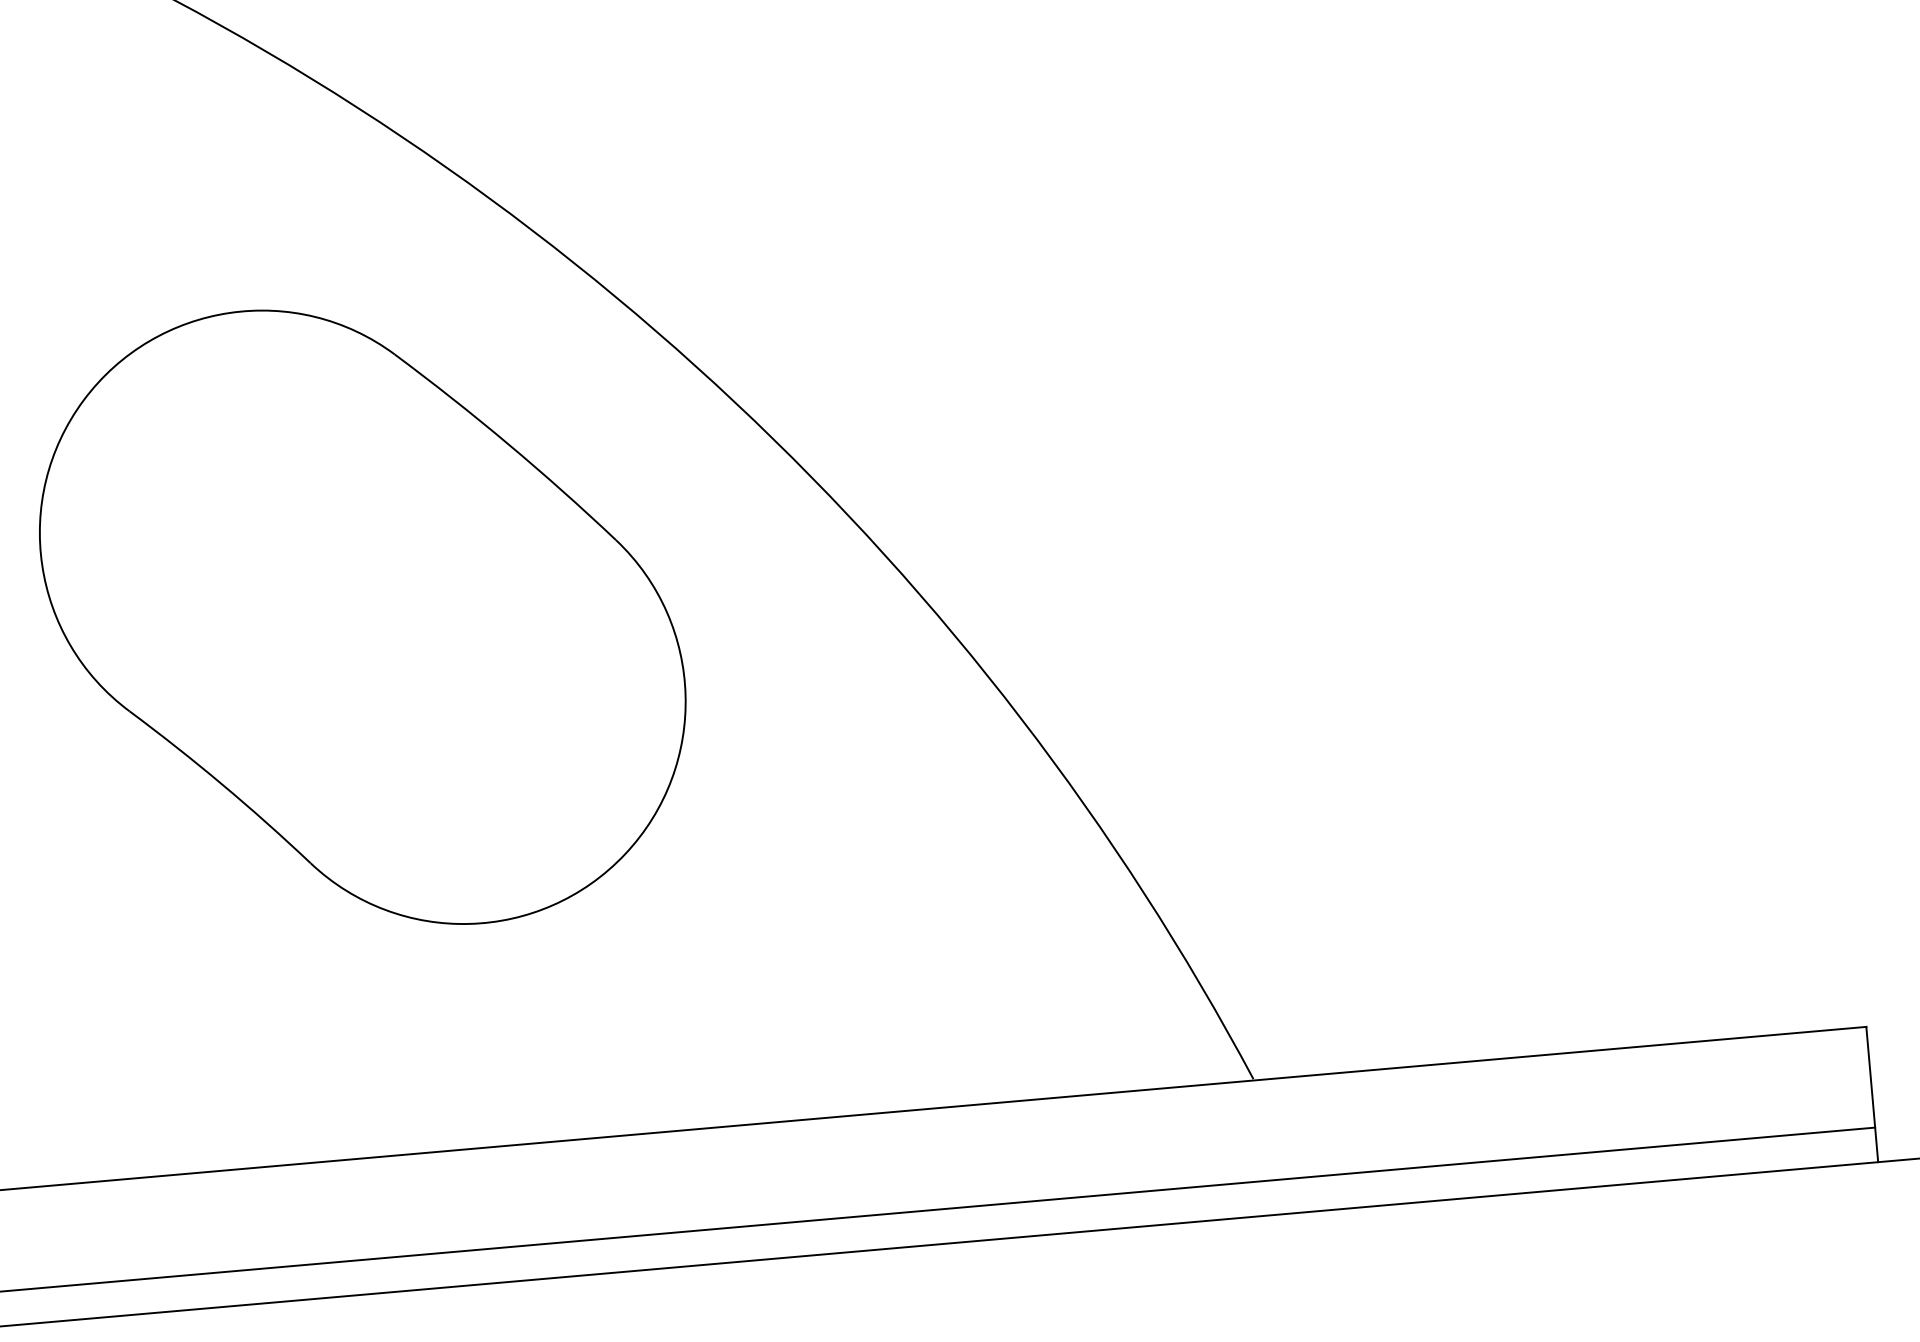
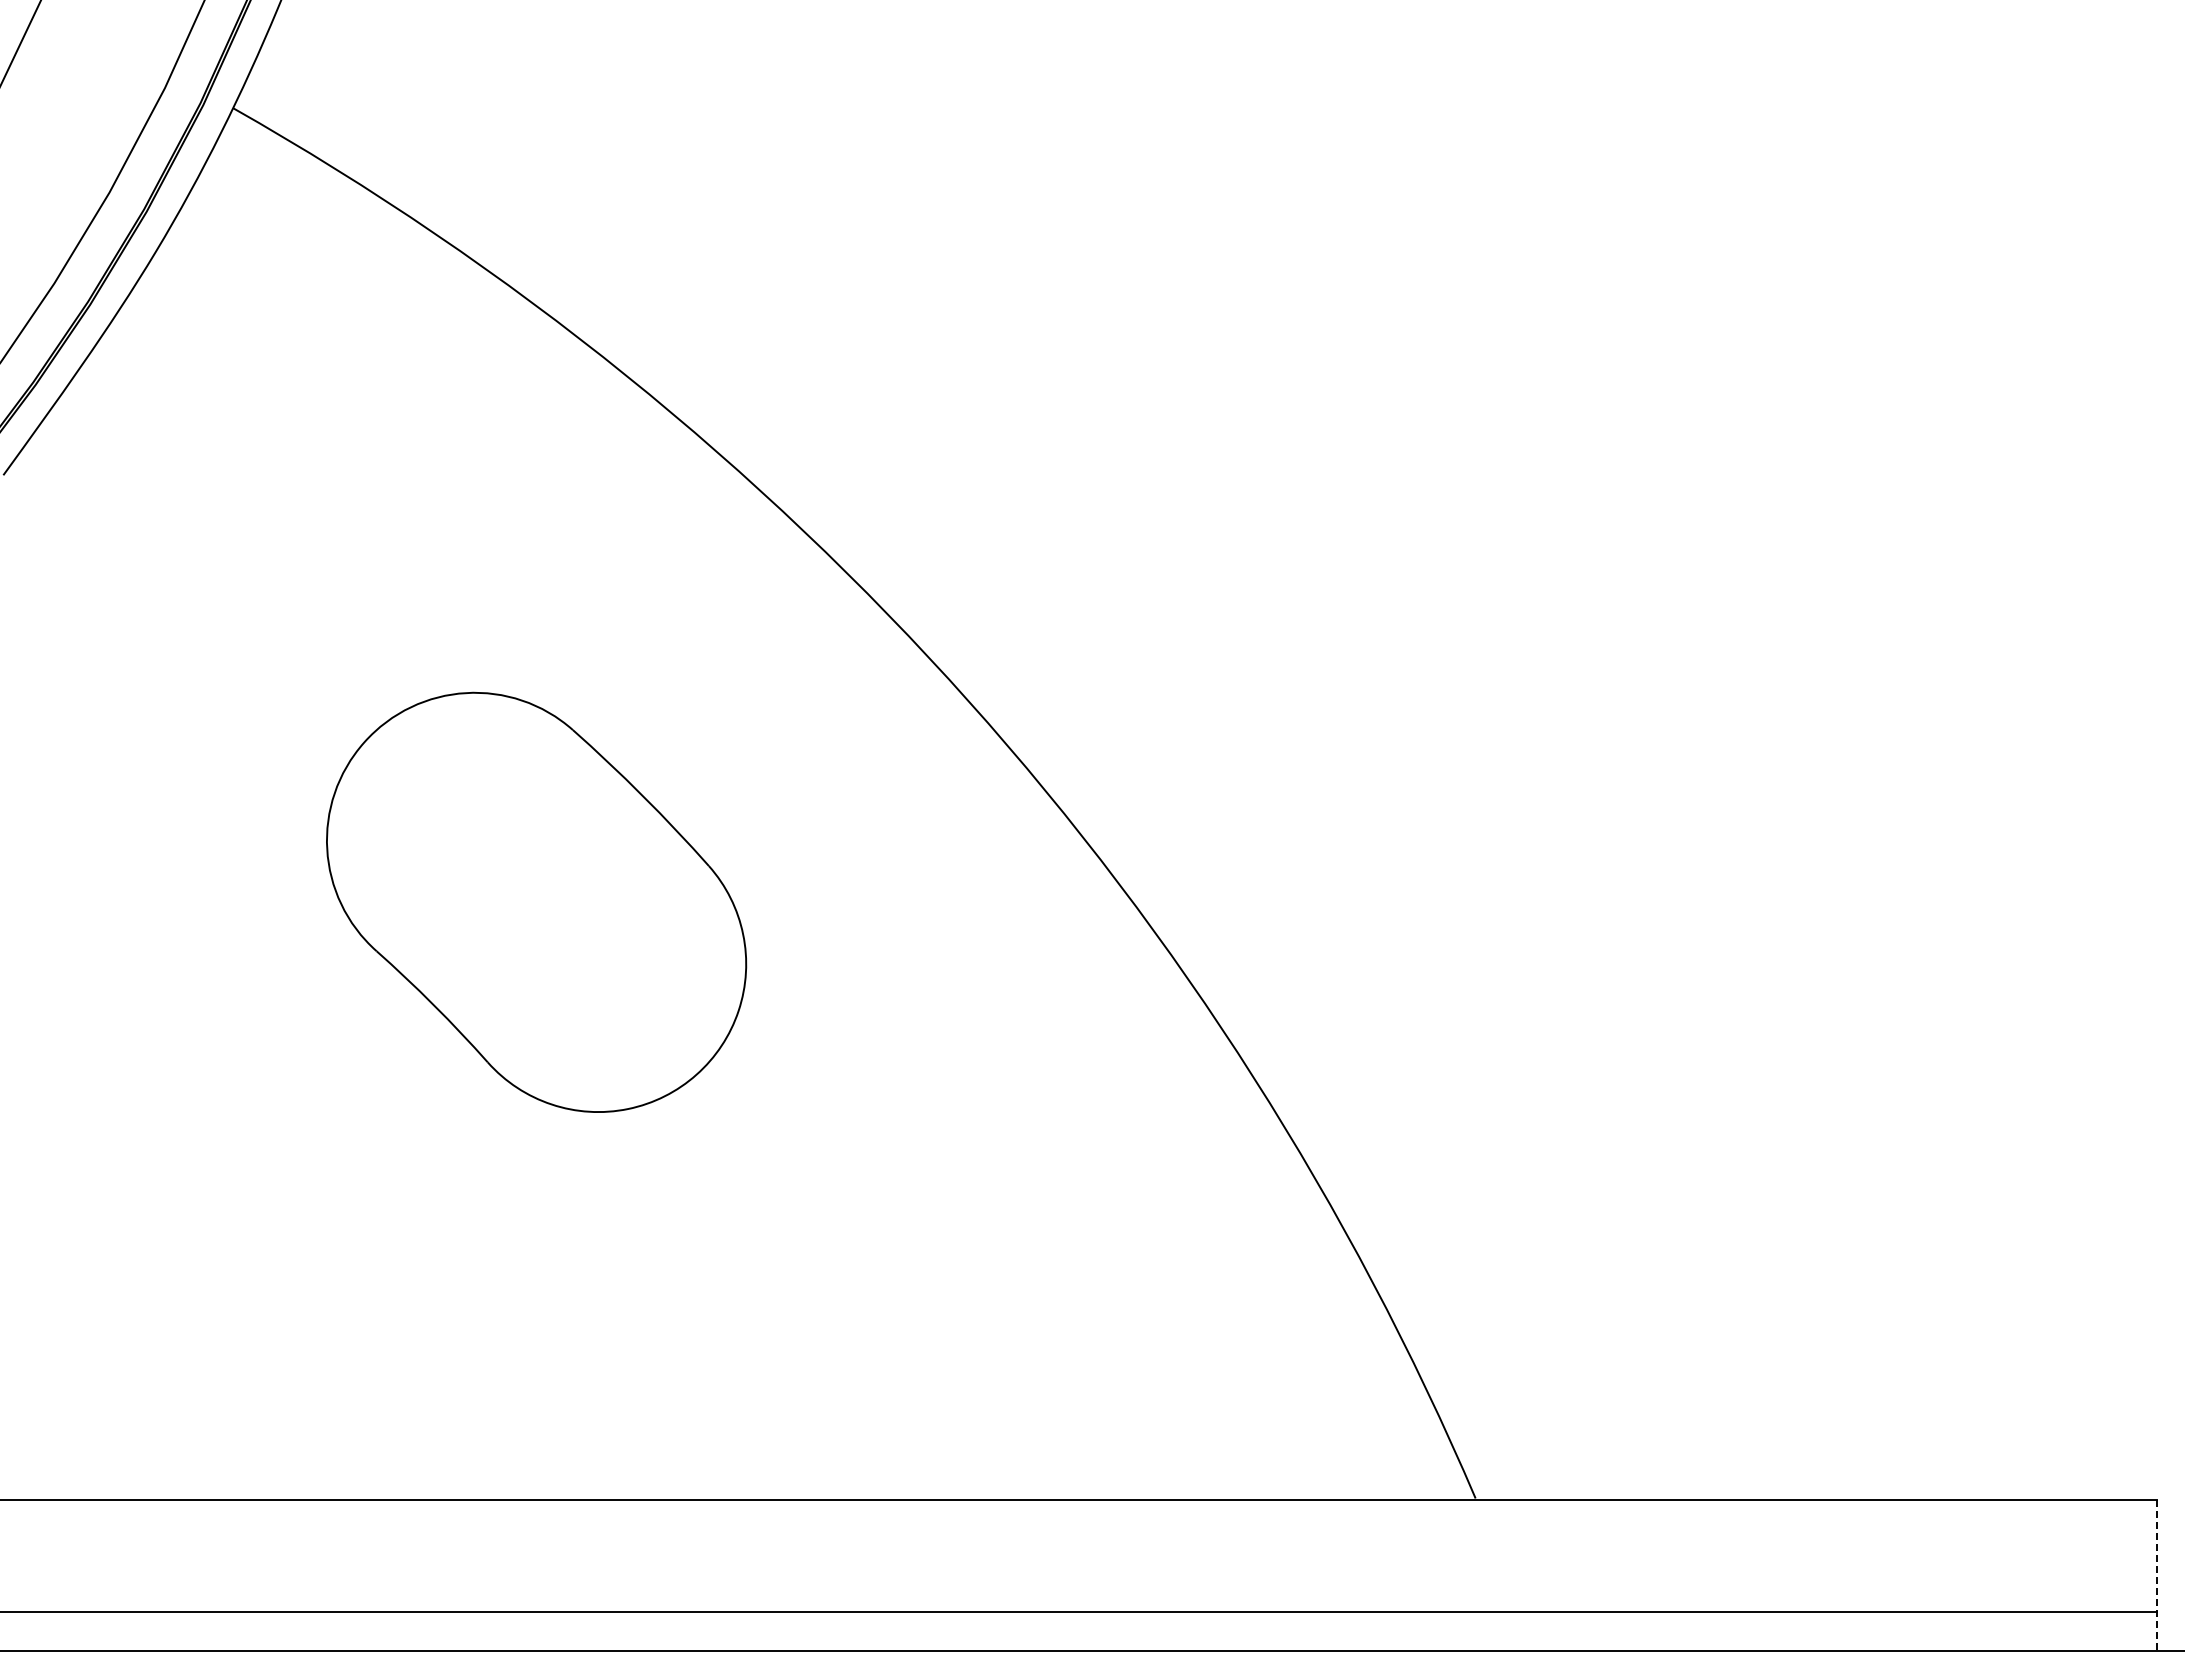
part: (362, 617) -> (536, 902), size x0.6
line: (1872, 1094) -> (2157, 1575), solid -> dashed

